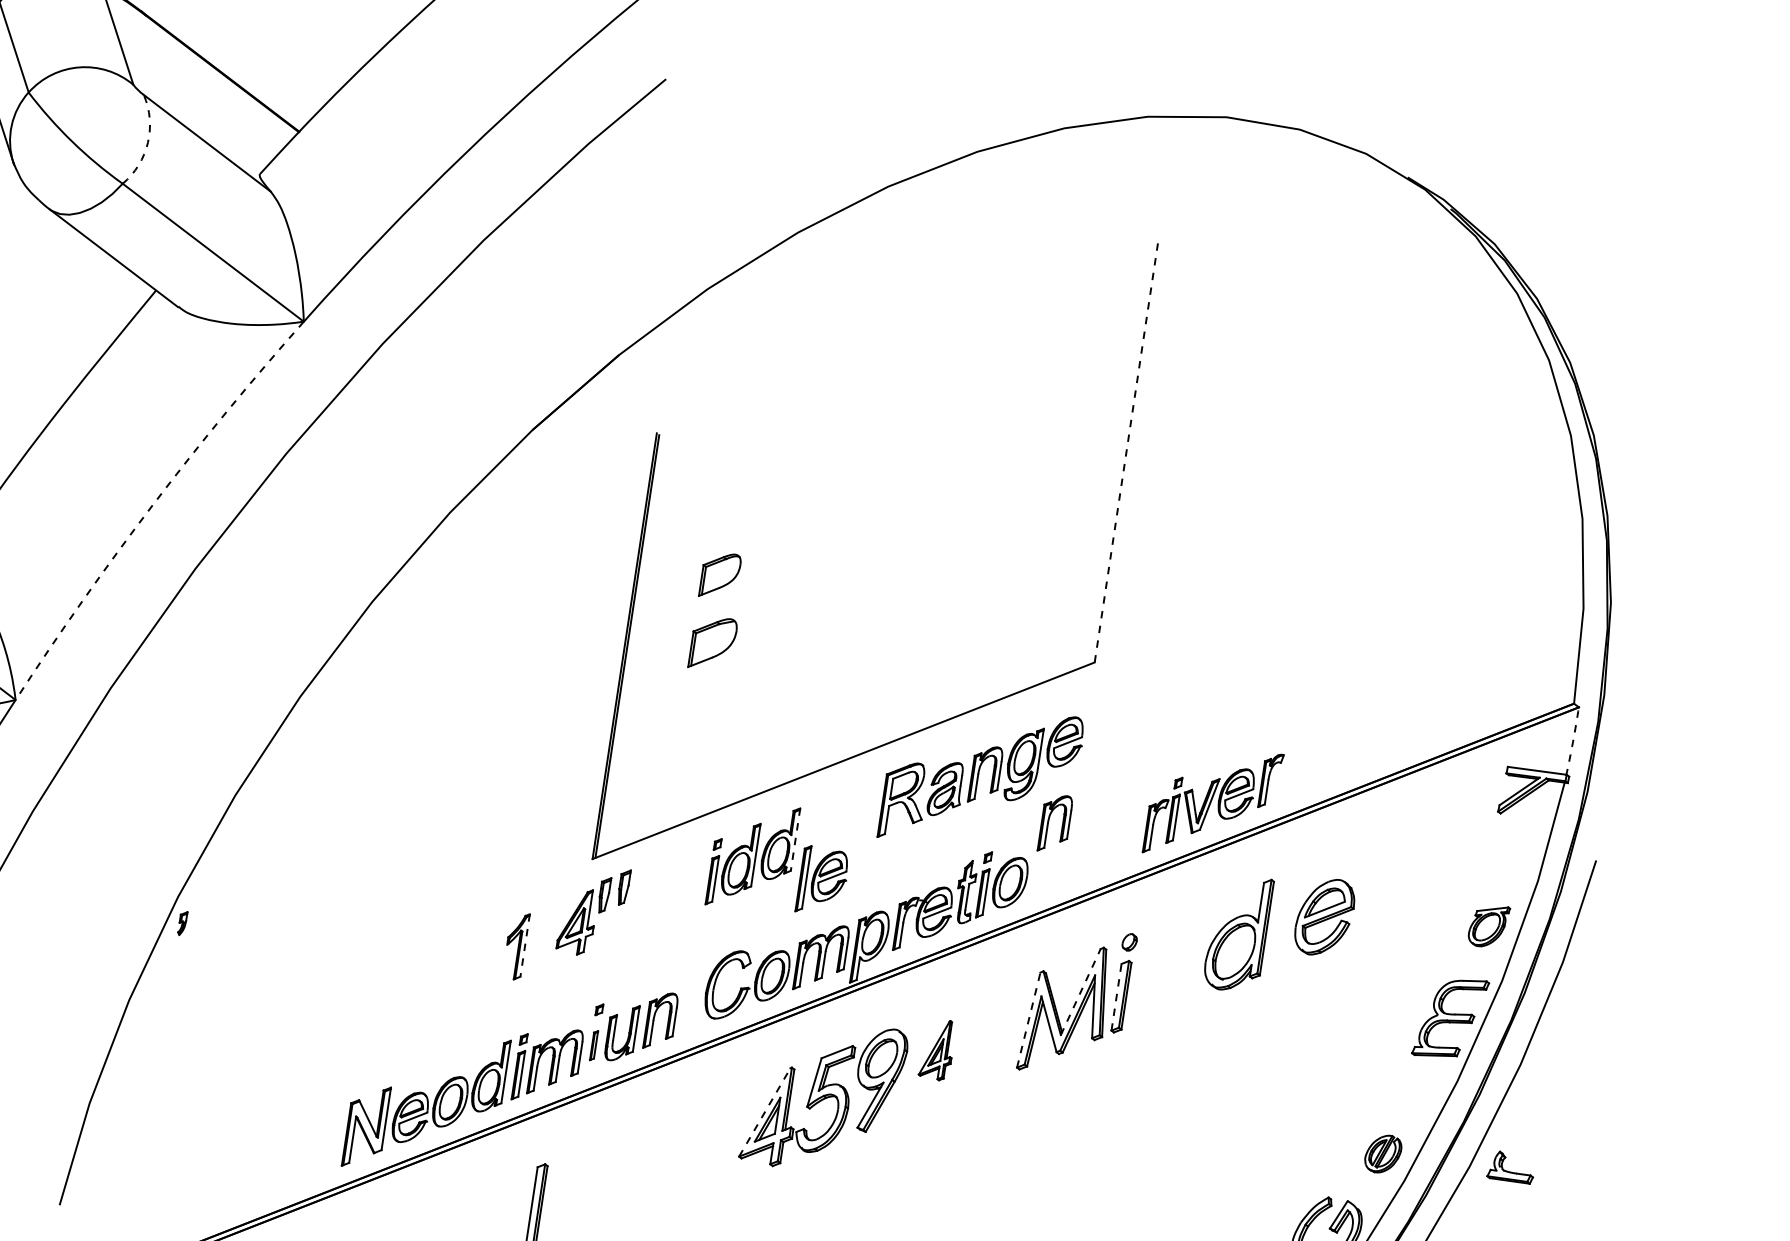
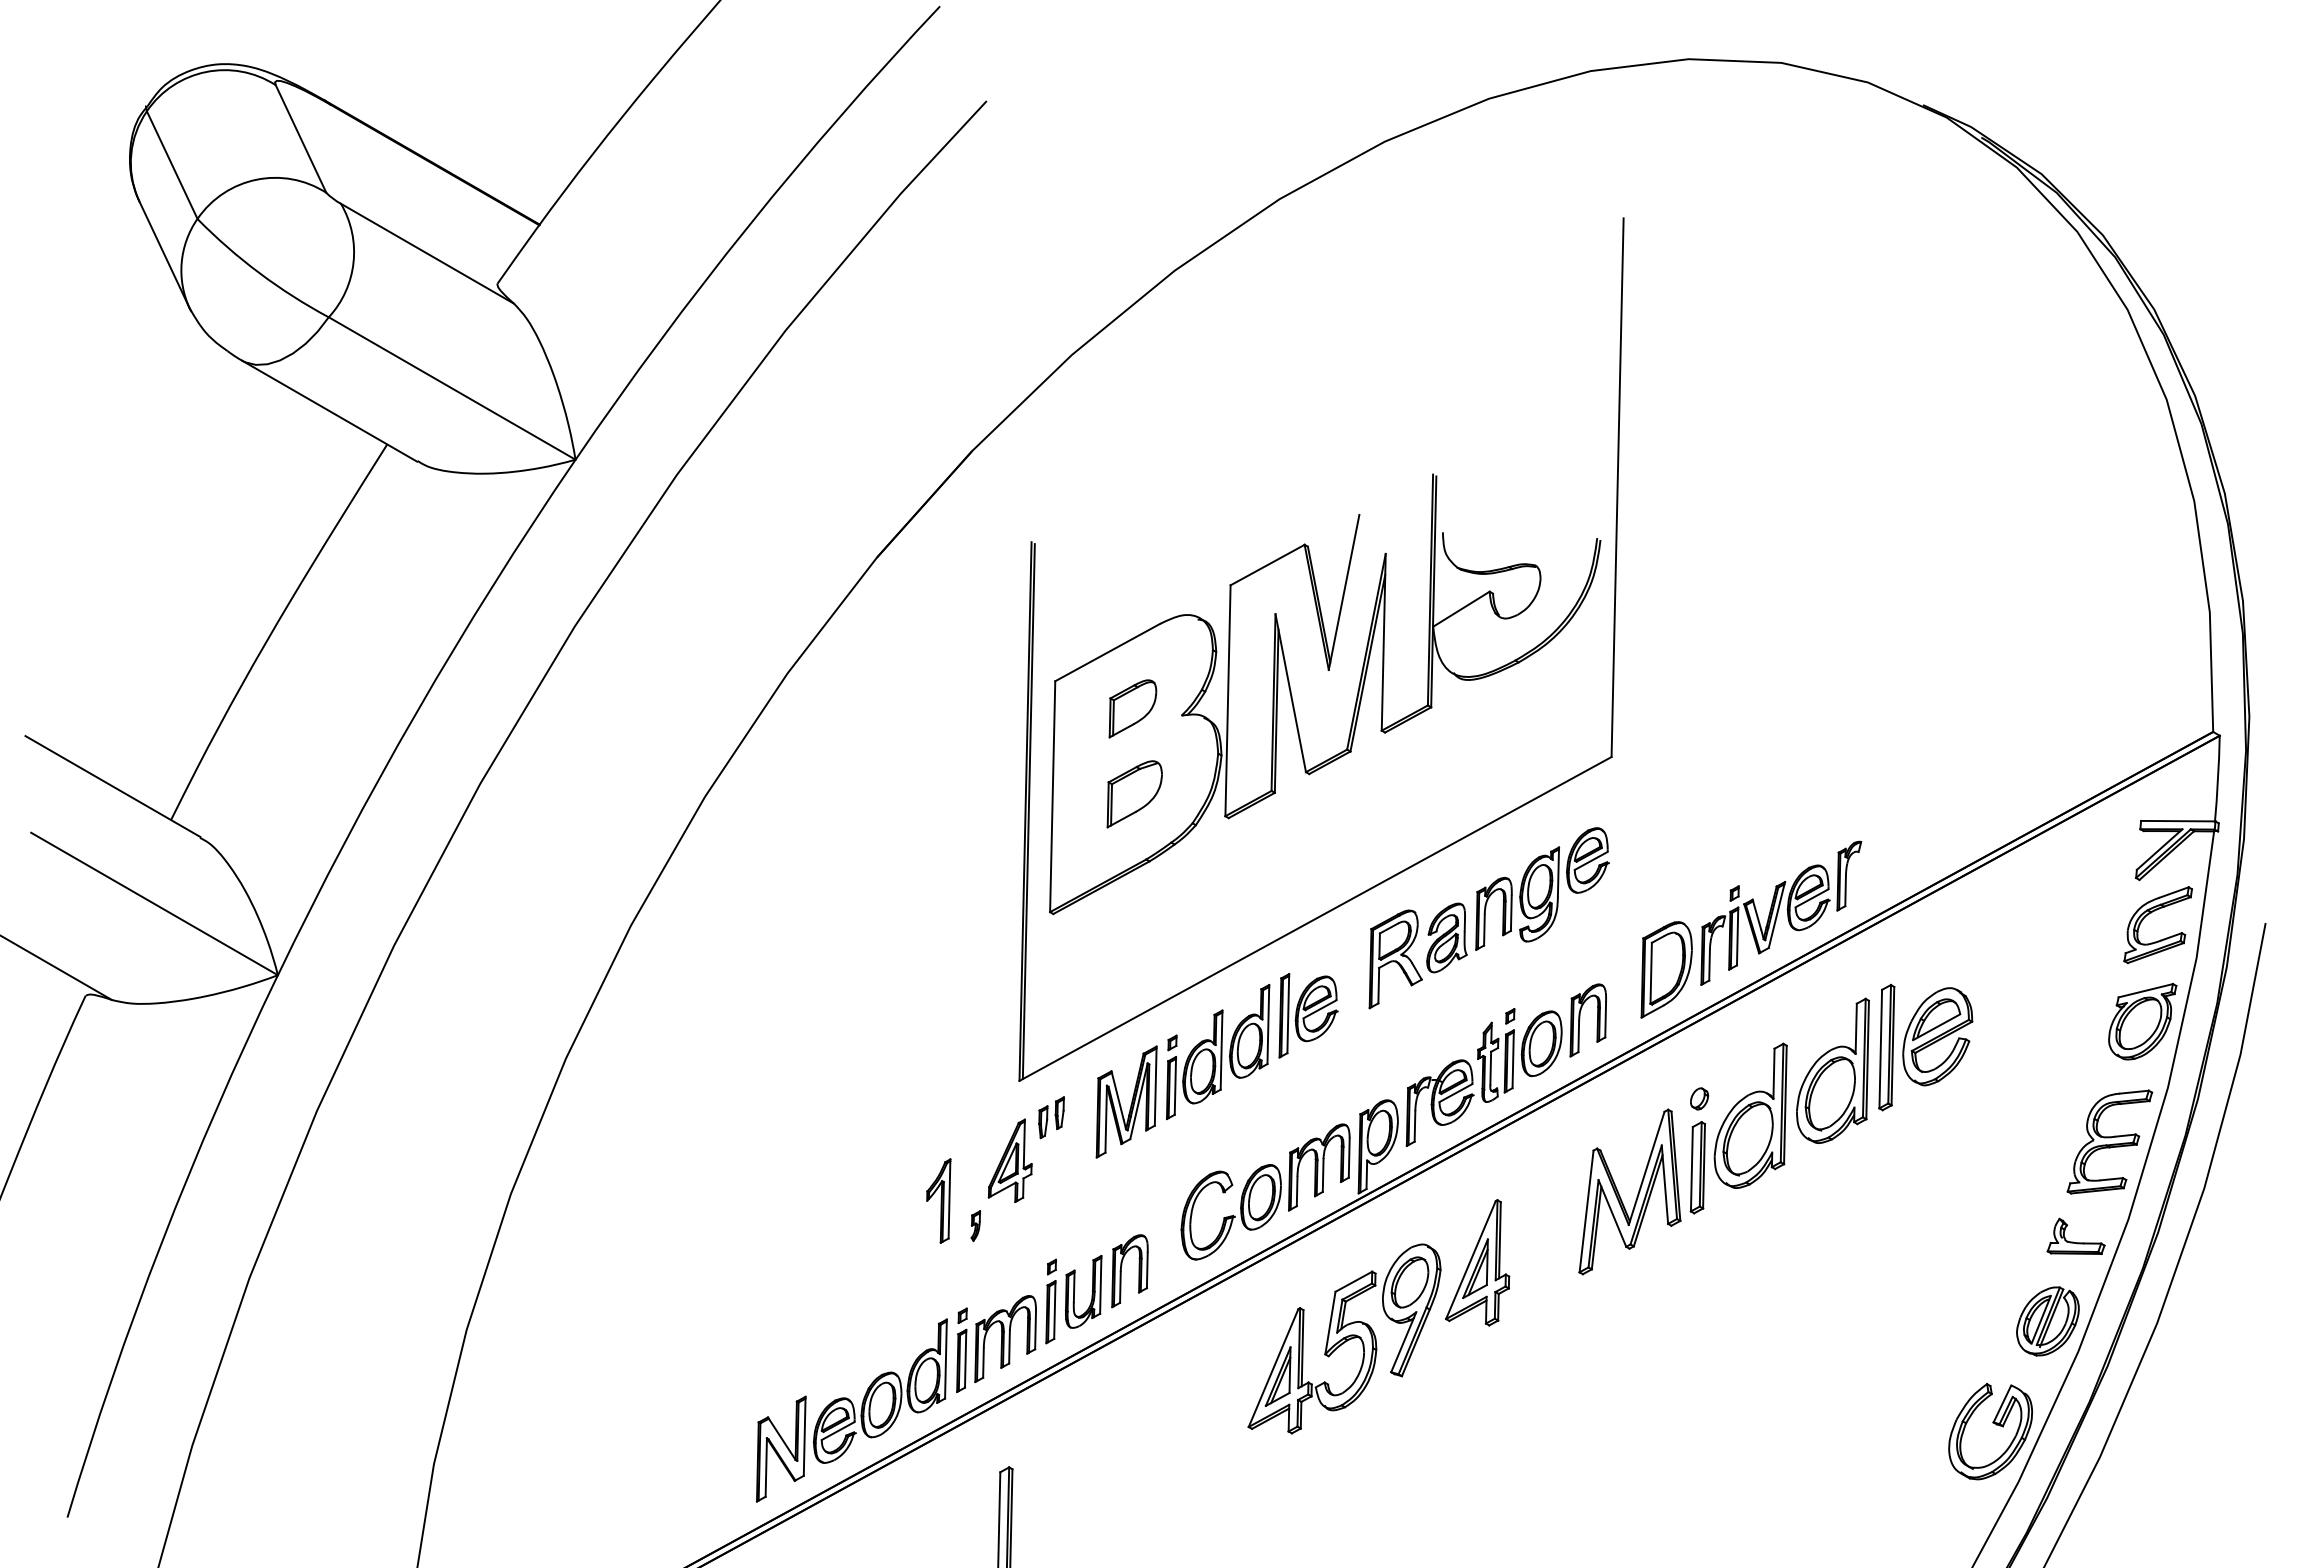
arc: (147, 142) -> (353, 262), dashed -> solid
line: (1126, 449) -> (1617, 487), dashed -> solid
arc: (153, 505) -> (417, 711), dashed -> solid
part: (878, 565) -> (1327, 670), added
arc: (1573, 741) -> (2218, 779), dashed -> solid
part: (1049, 822) -> (1580, 1020), moved
part: (1116, 836) -> (1666, 969), added
line: (795, 839) -> (1268, 1024), dashed -> solid
part: (1506, 841) -> (2151, 913), added
part: (822, 880) -> (1308, 1015), moved
part: (675, 886) -> (1126, 1101), added
part: (614, 891) -> (1051, 1117), size x0.71
part: (1283, 920) -> (1886, 1047), added
part: (182, 922) -> (975, 1225), moved
part: (1488, 925) -> (2142, 1021), size x1.43
line: (525, 945) -> (949, 1198), dashed -> solid
part: (1168, 960) -> (1750, 1115), added
line: (1080, 991) -> (1646, 1167), dashed -> solid
line: (1116, 996) -> (1691, 1168), dashed -> solid
line: (1028, 1020) -> (1586, 1211), dashed -> solid
part: (593, 1045) -> (1050, 1312), size x1.67
part: (937, 1049) -> (1477, 1262), size x1.67
line: (764, 1112) -> (1273, 1368), dashed -> solid
part: (1382, 1154) -> (2047, 1321), size x1.43
part: (1510, 1167) -> (2075, 1236), moved

